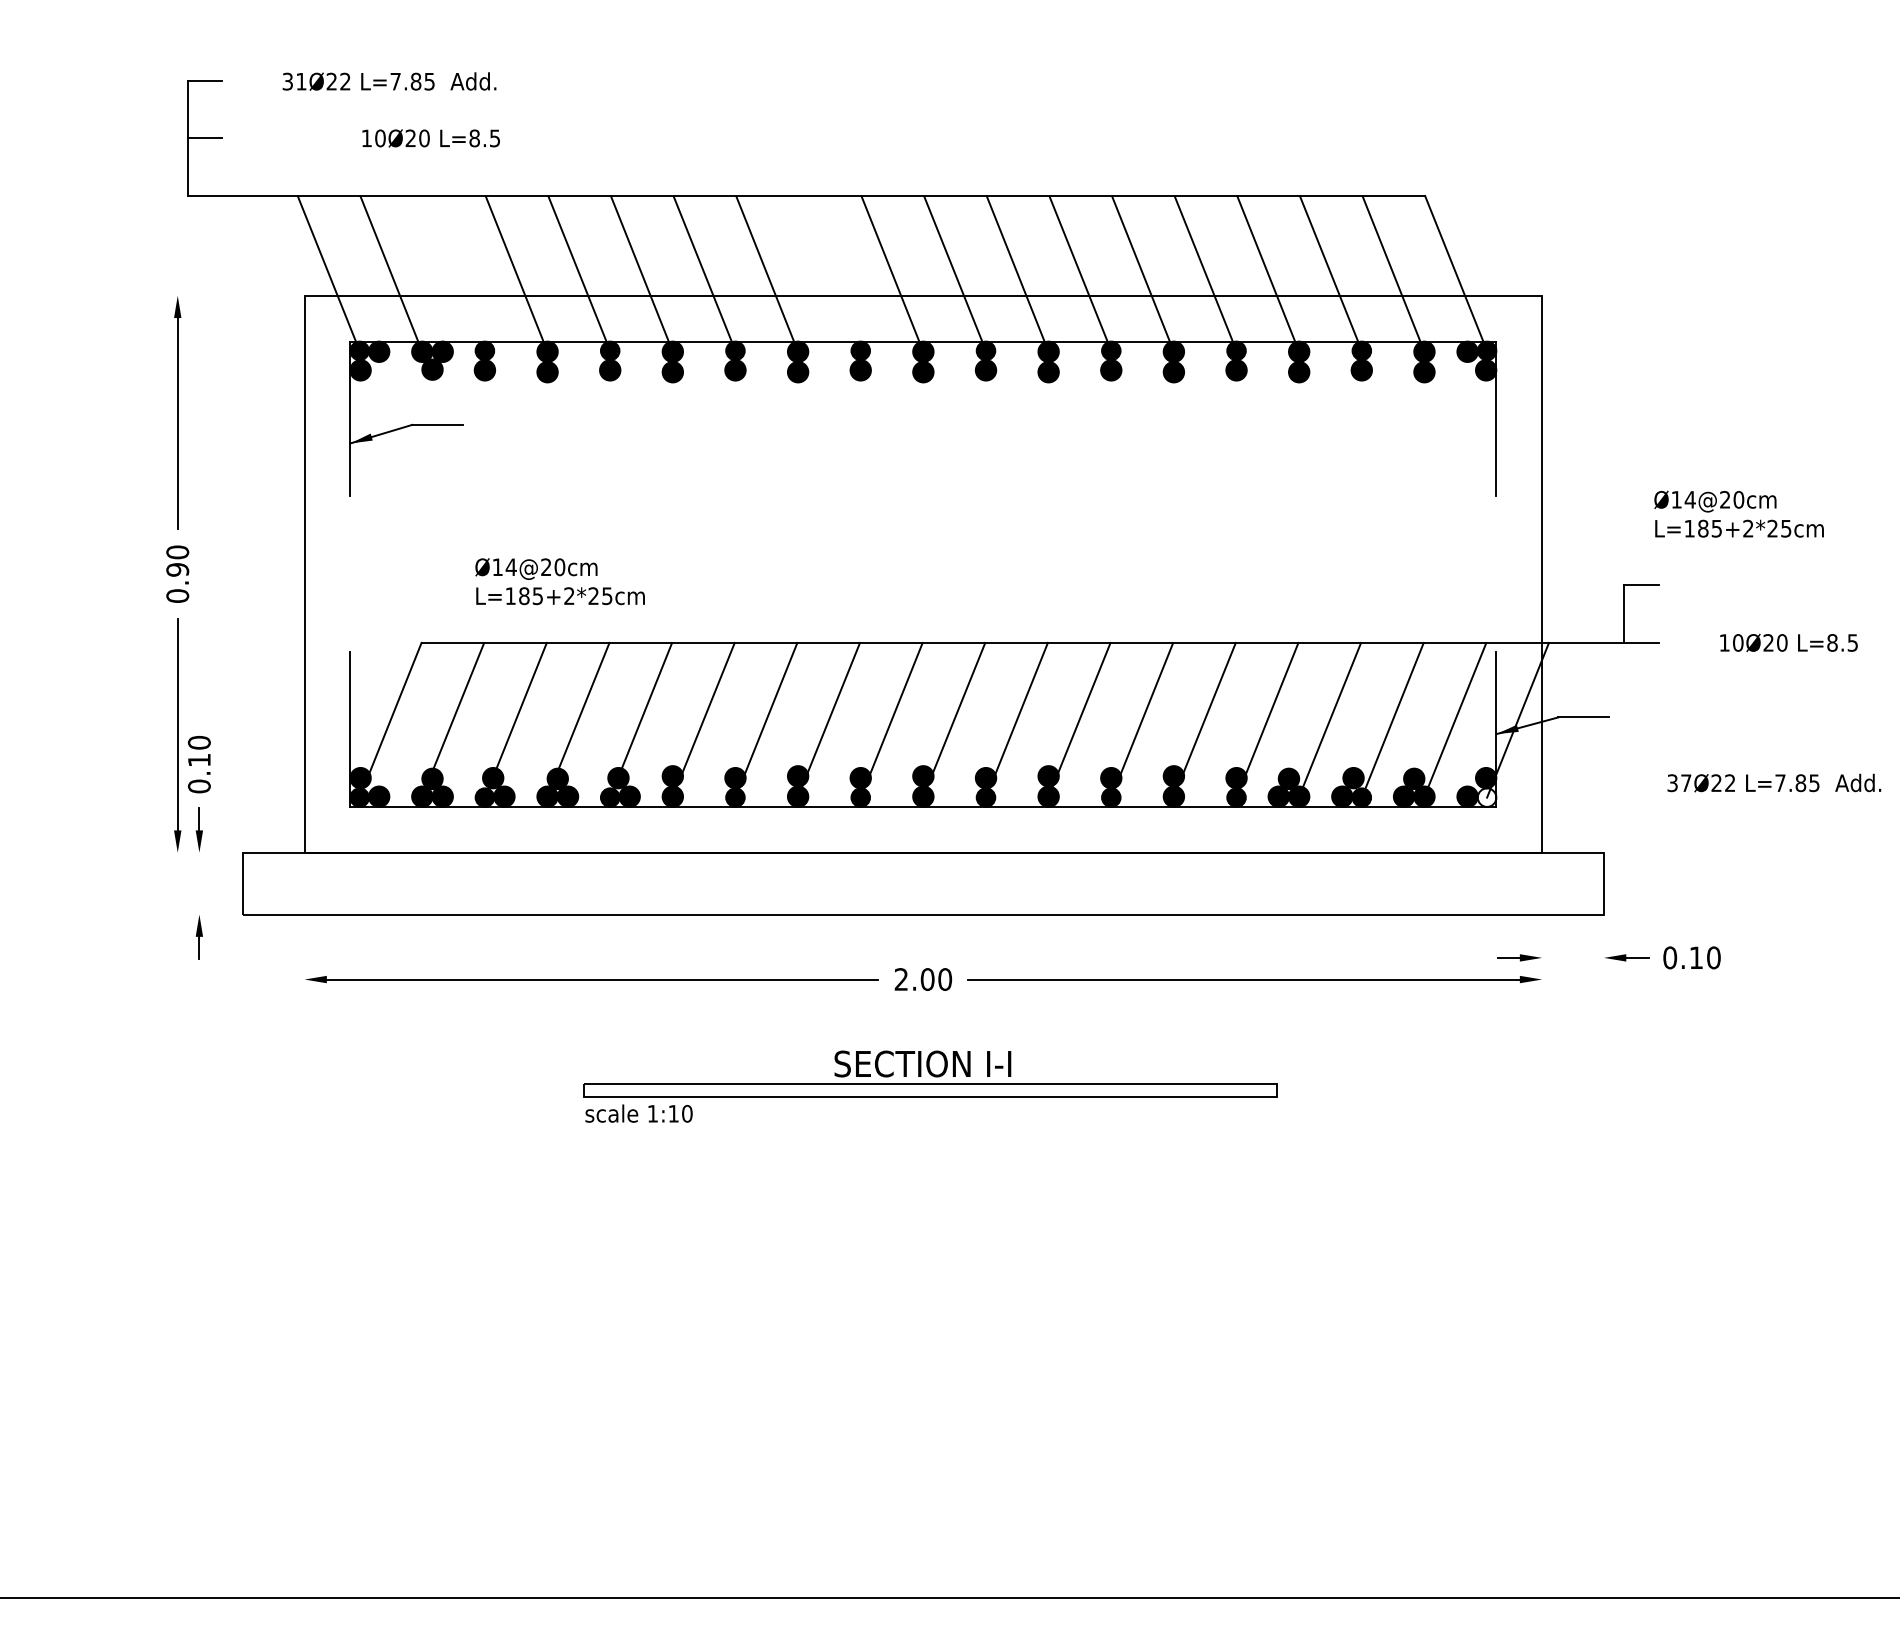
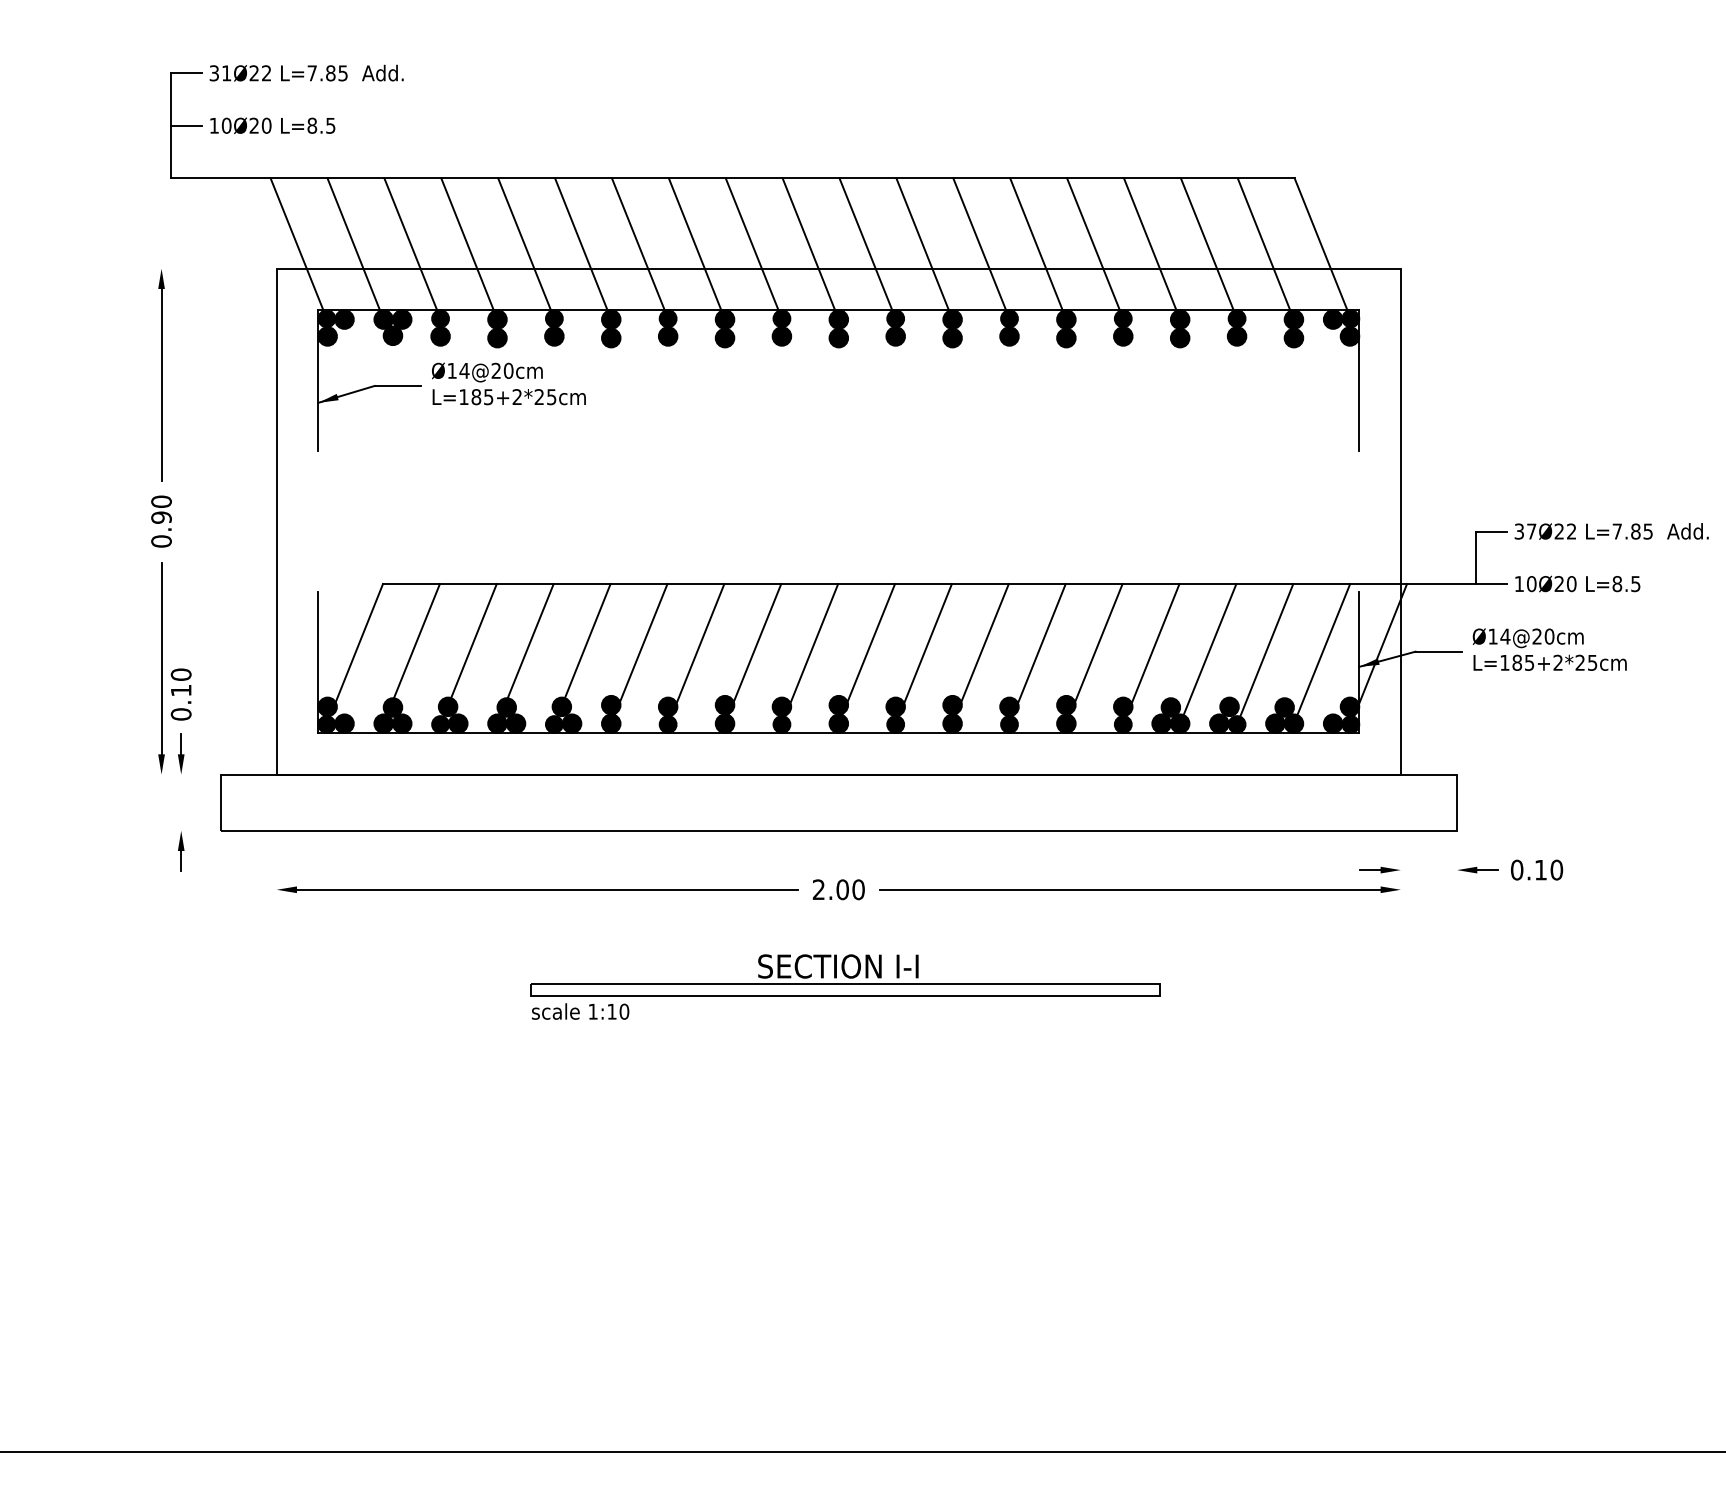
text: (389, 81) -> (306, 73), moved
text: (430, 138) -> (272, 125), moved
line: (453, 273) -> (412, 248), added
line: (829, 273) -> (753, 248), added
text: (1738, 513) -> (1549, 649), moved
text: (559, 581) -> (508, 383), moved
text: (1788, 642) -> (1577, 583), moved
text: (1774, 782) -> (1611, 530), moved
fill: (1486, 797) -> (1350, 724), added

